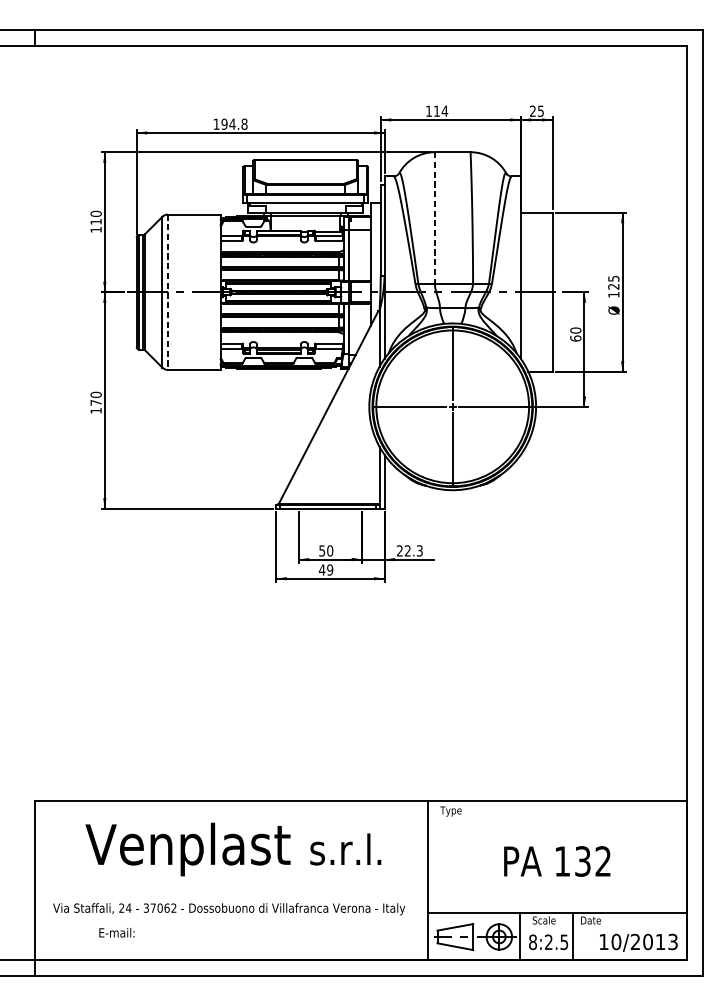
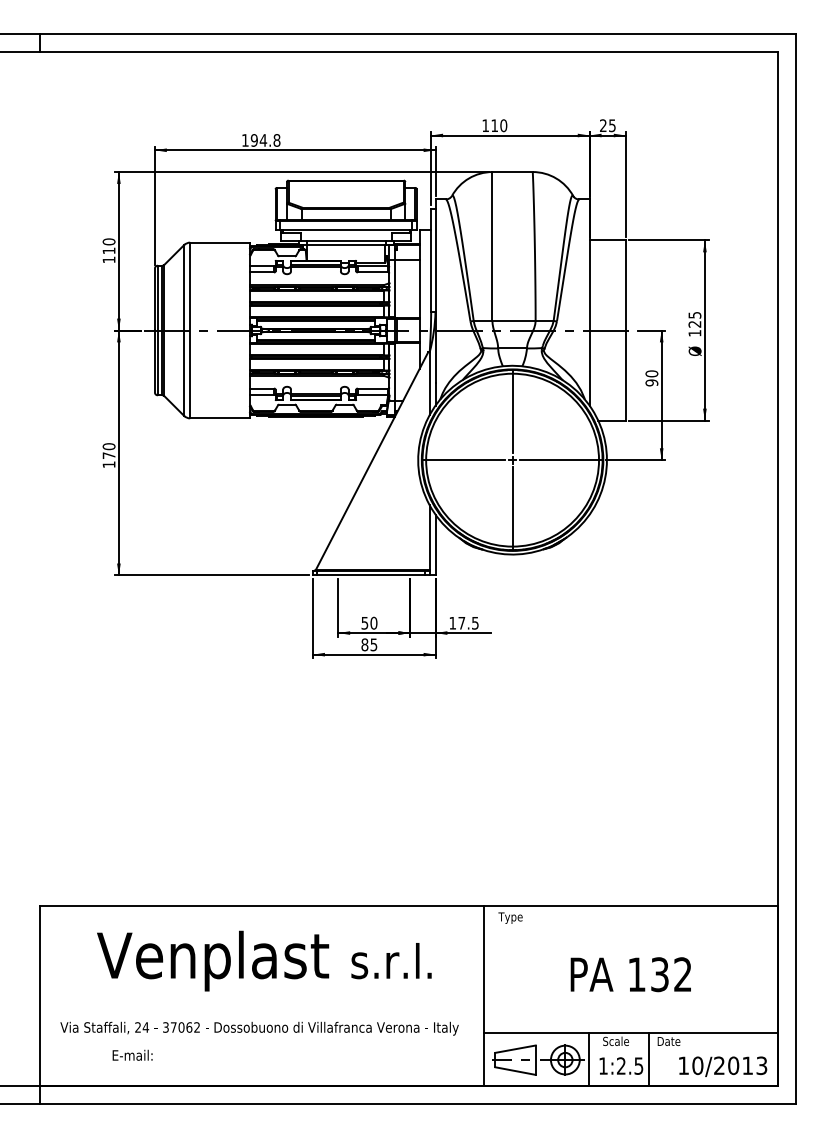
text: (444, 111) -> (503, 125), 114 -> 110
line: (434, 218) -> (492, 247), dashed -> solid
line: (168, 292) -> (190, 330), dashed -> solid
text: (575, 338) -> (651, 382), 60 -> 90
text: (409, 550) -> (463, 622), 22.3 -> 17.5
text: (326, 569) -> (369, 644), 49 -> 85
text: (533, 941) -> (603, 1065), 8:2.5 -> 1:2.5

